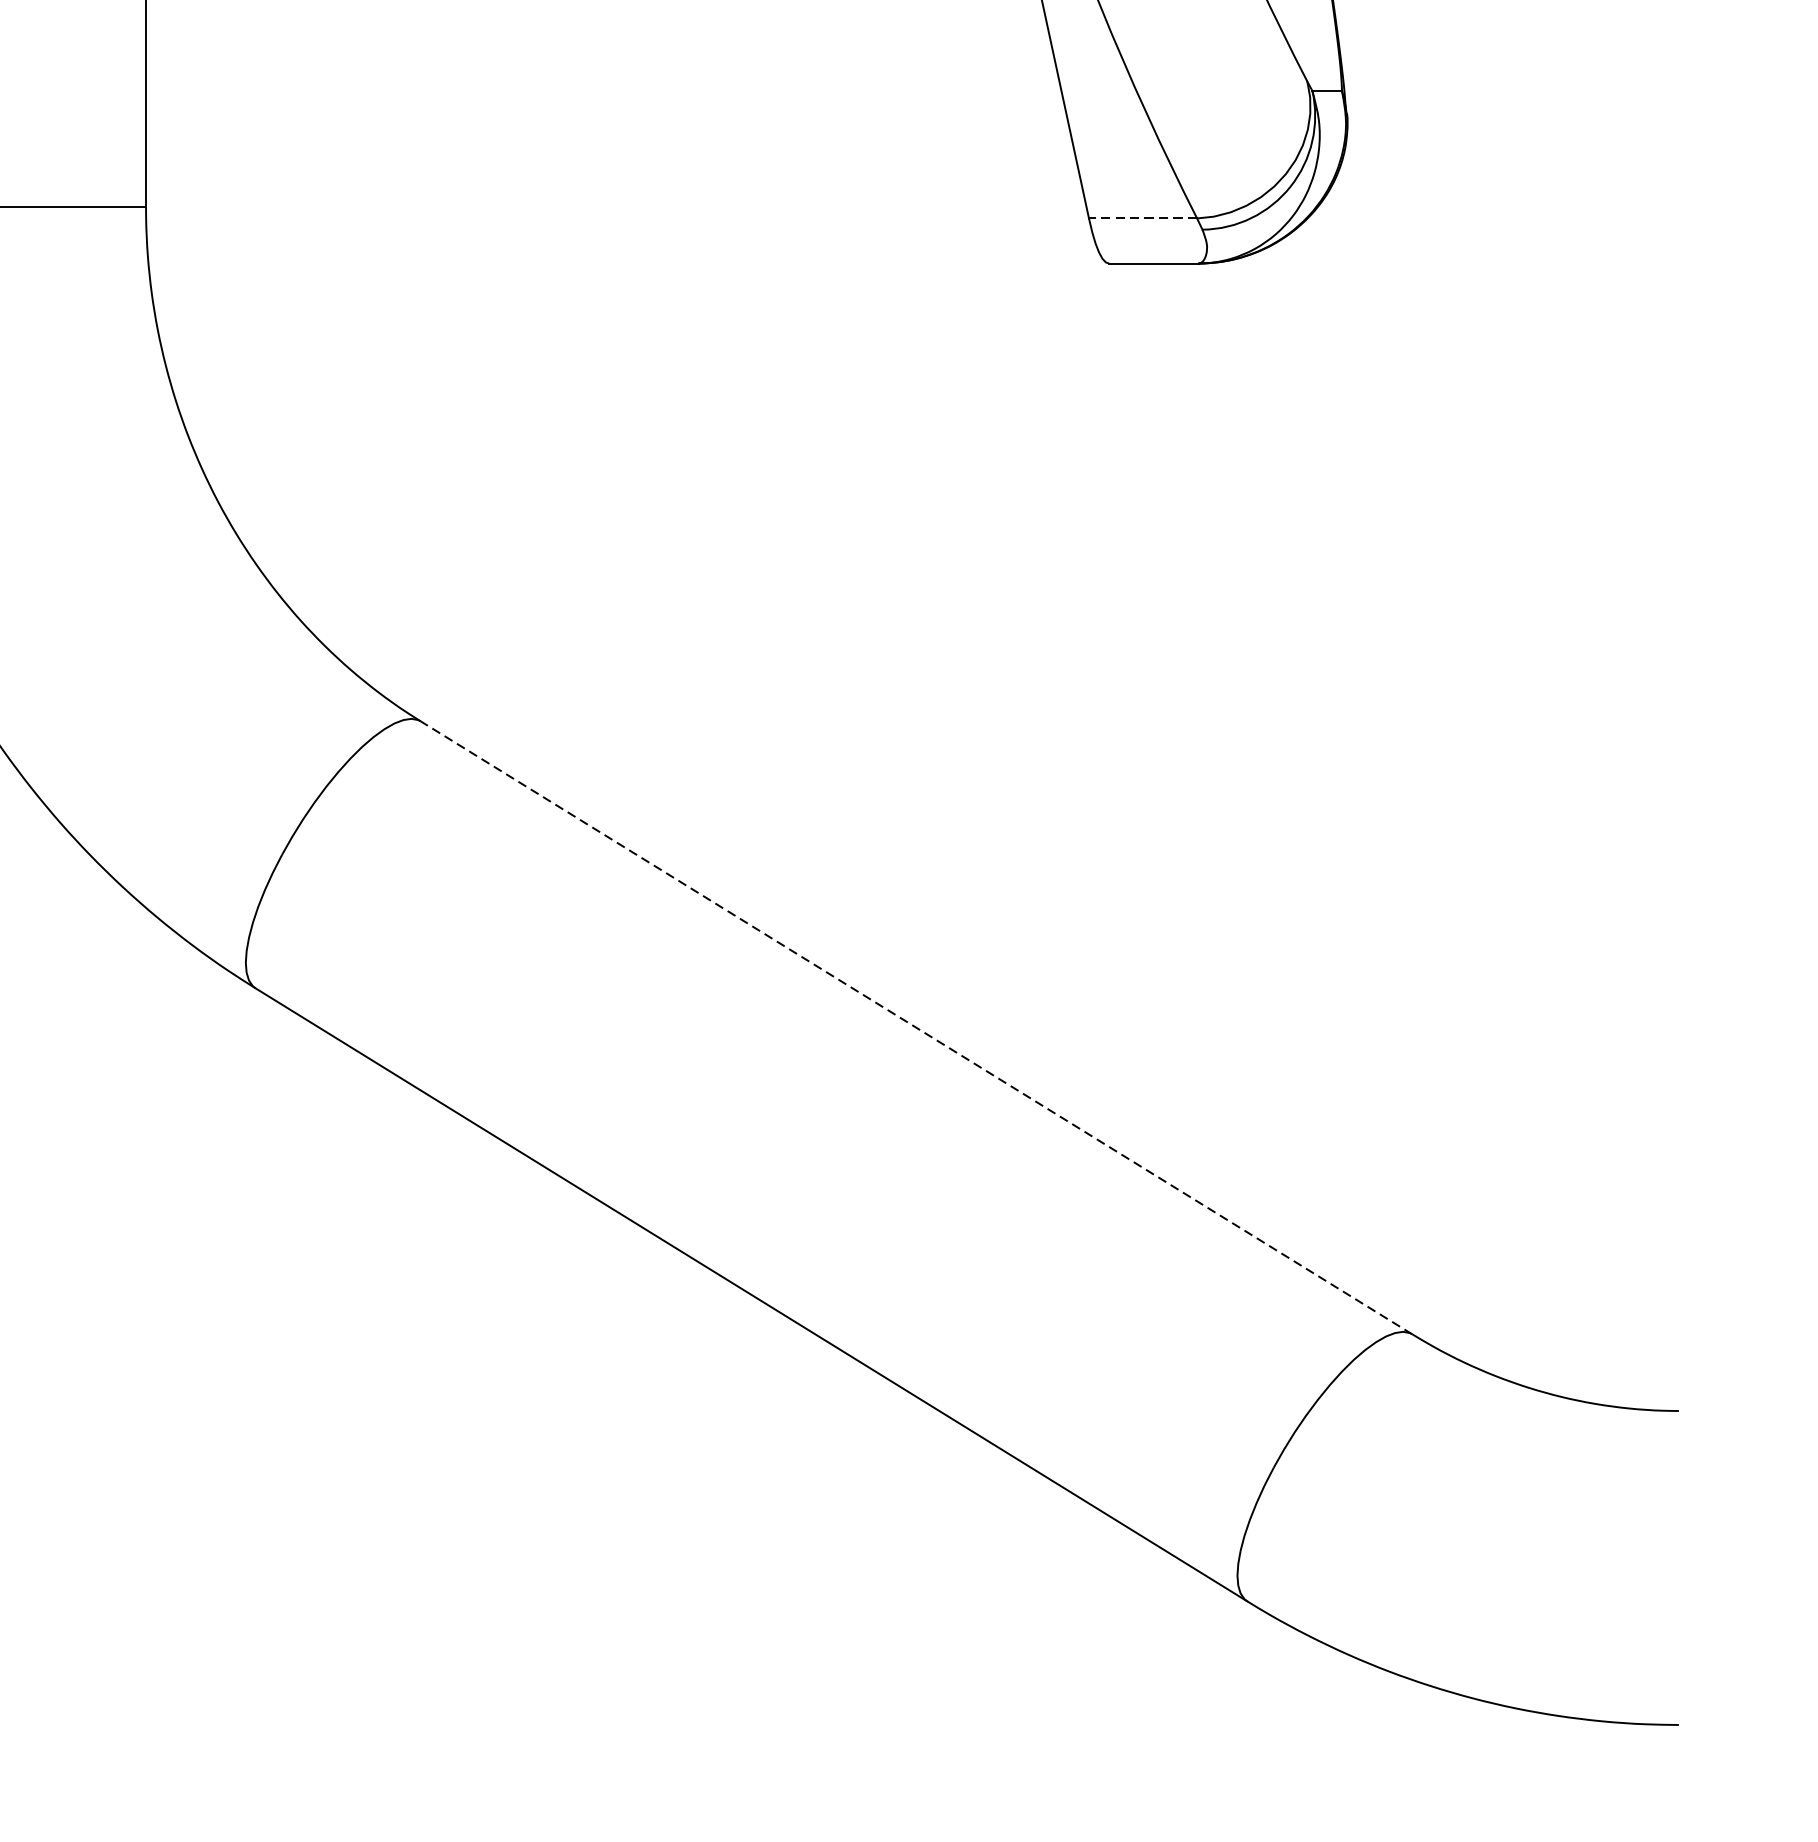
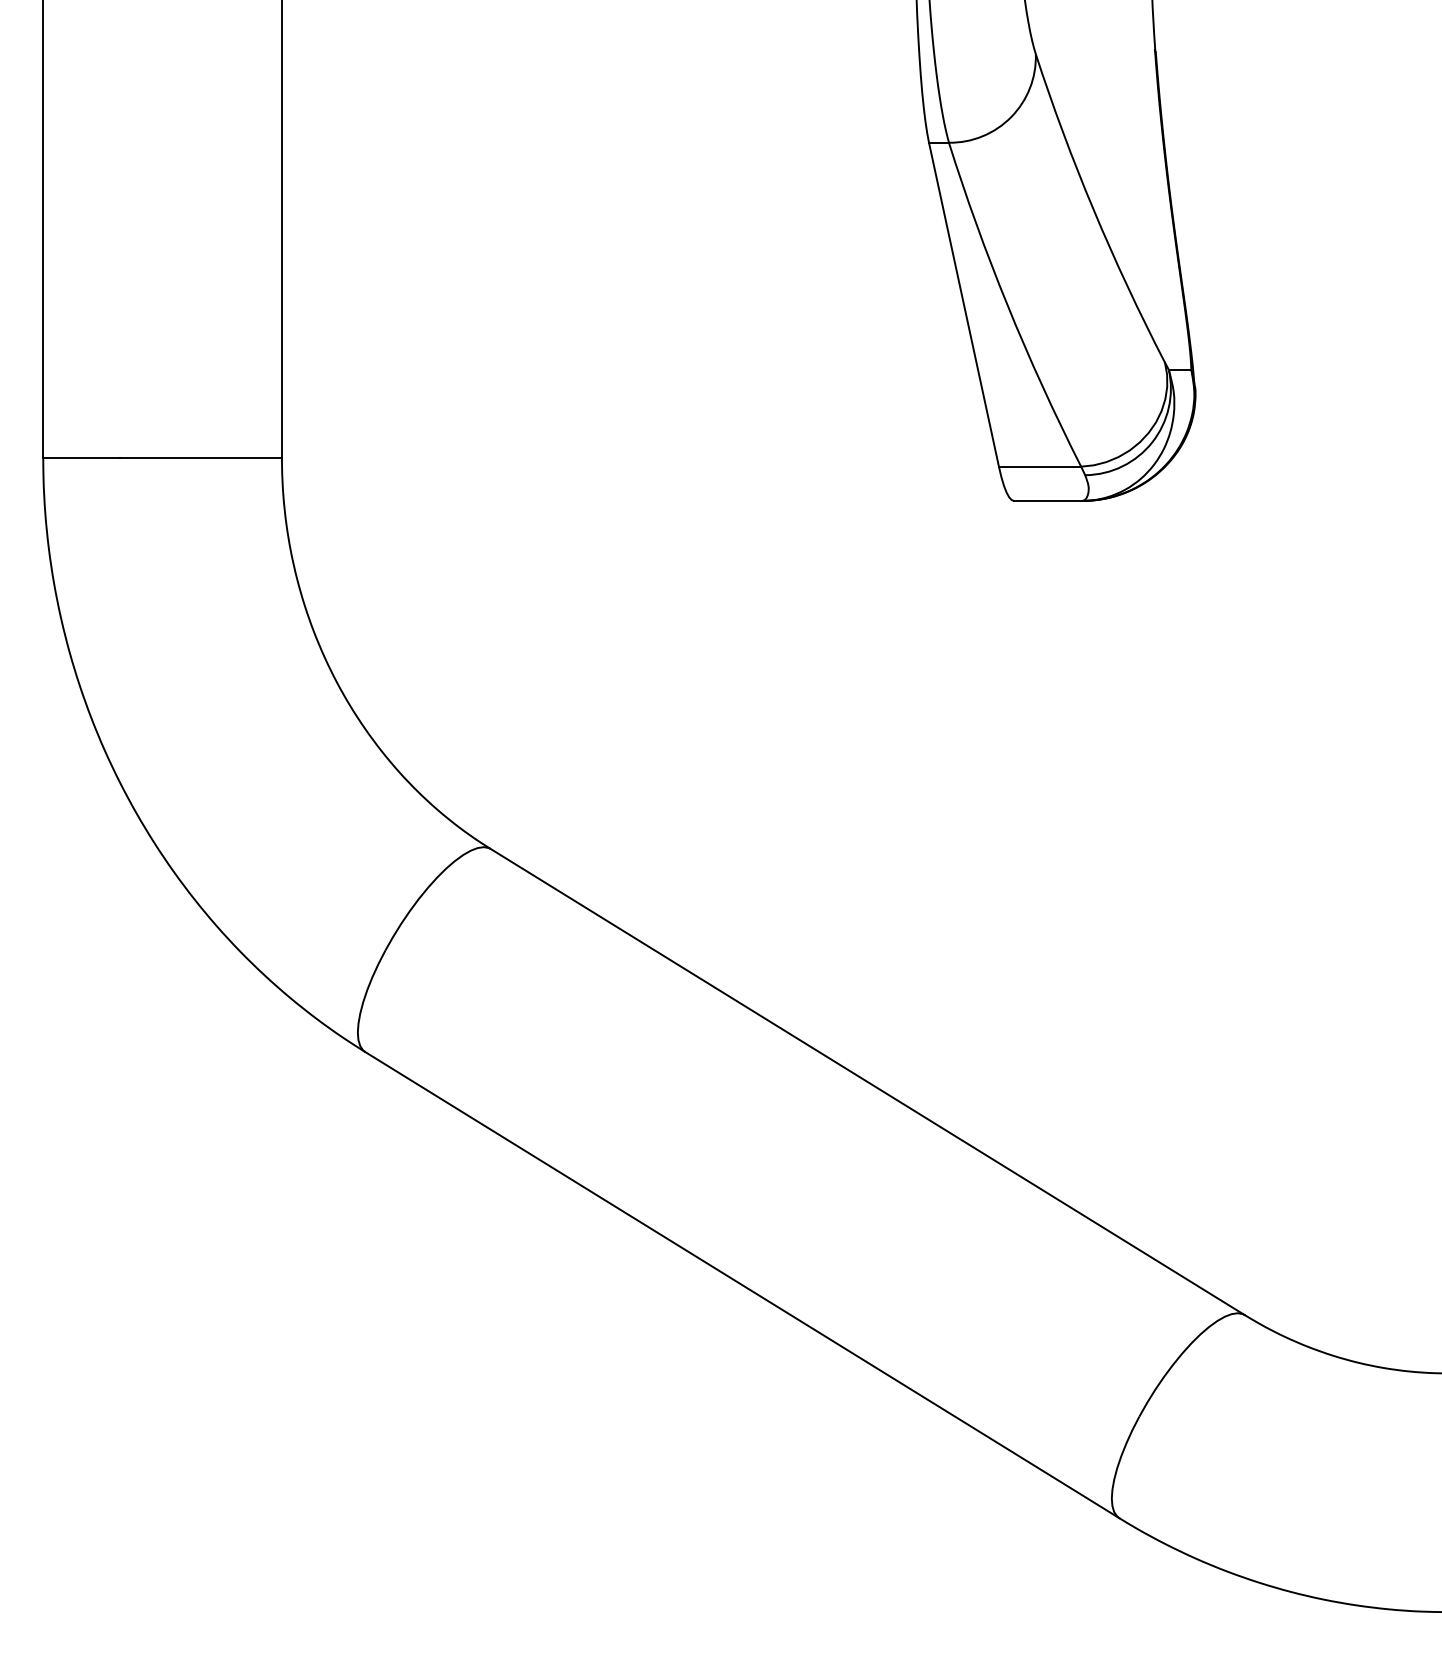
line: (1142, 218) -> (1039, 466), dashed -> solid
line: (916, 1027) -> (867, 1081), dashed -> solid

